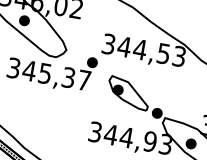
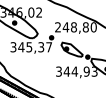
text: (143, 50) -> (75, 27), 344,53 -> 248,80

